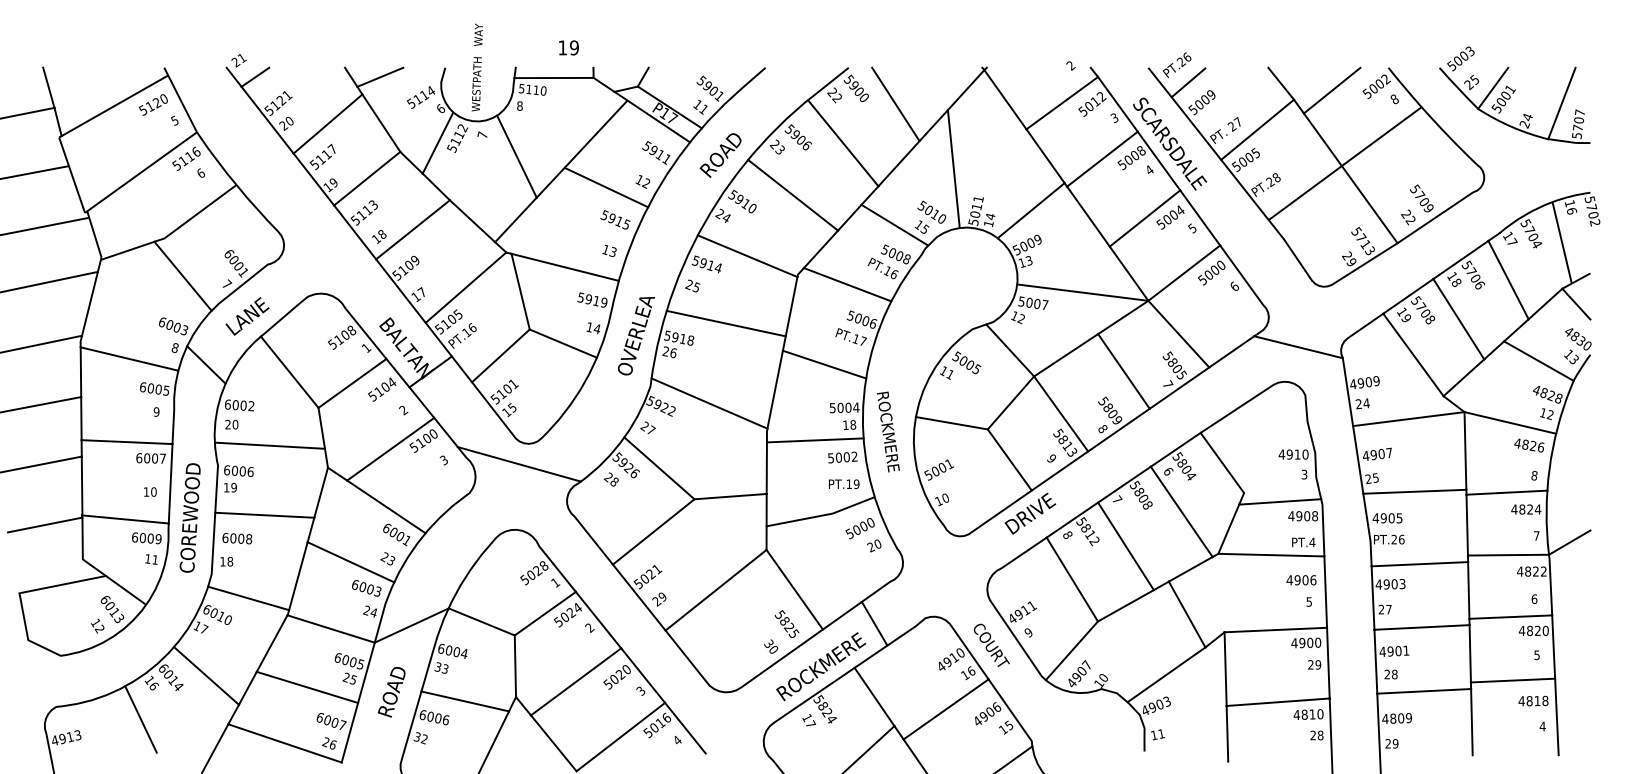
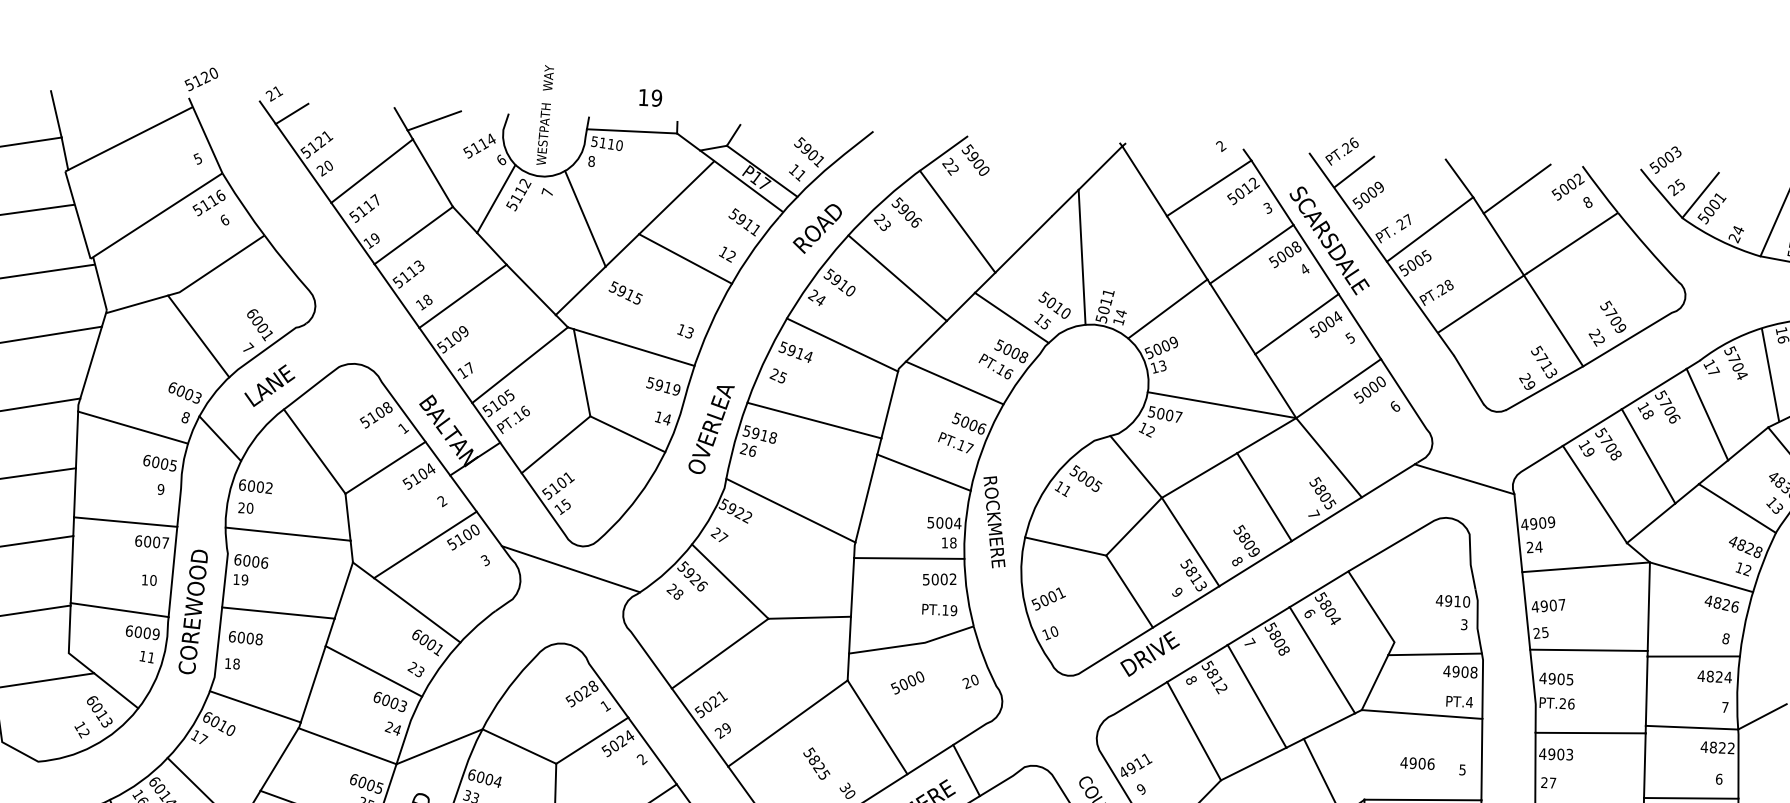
text: (152, 104) -> (200, 78), moved
line: (895, 104) -> (1019, 180), removed
text: (615, 219) -> (625, 292), moved
text: (888, 431) -> (994, 521), moved
text: (859, 528) -> (906, 682), moved
text: (1301, 580) -> (1417, 763), moved
text: (786, 624) -> (816, 764), moved

